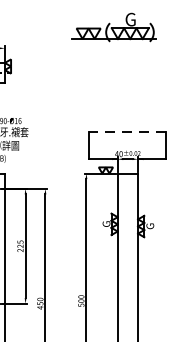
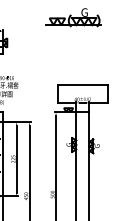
line: (127, 132) -> (82, 85), dashed -> solid

